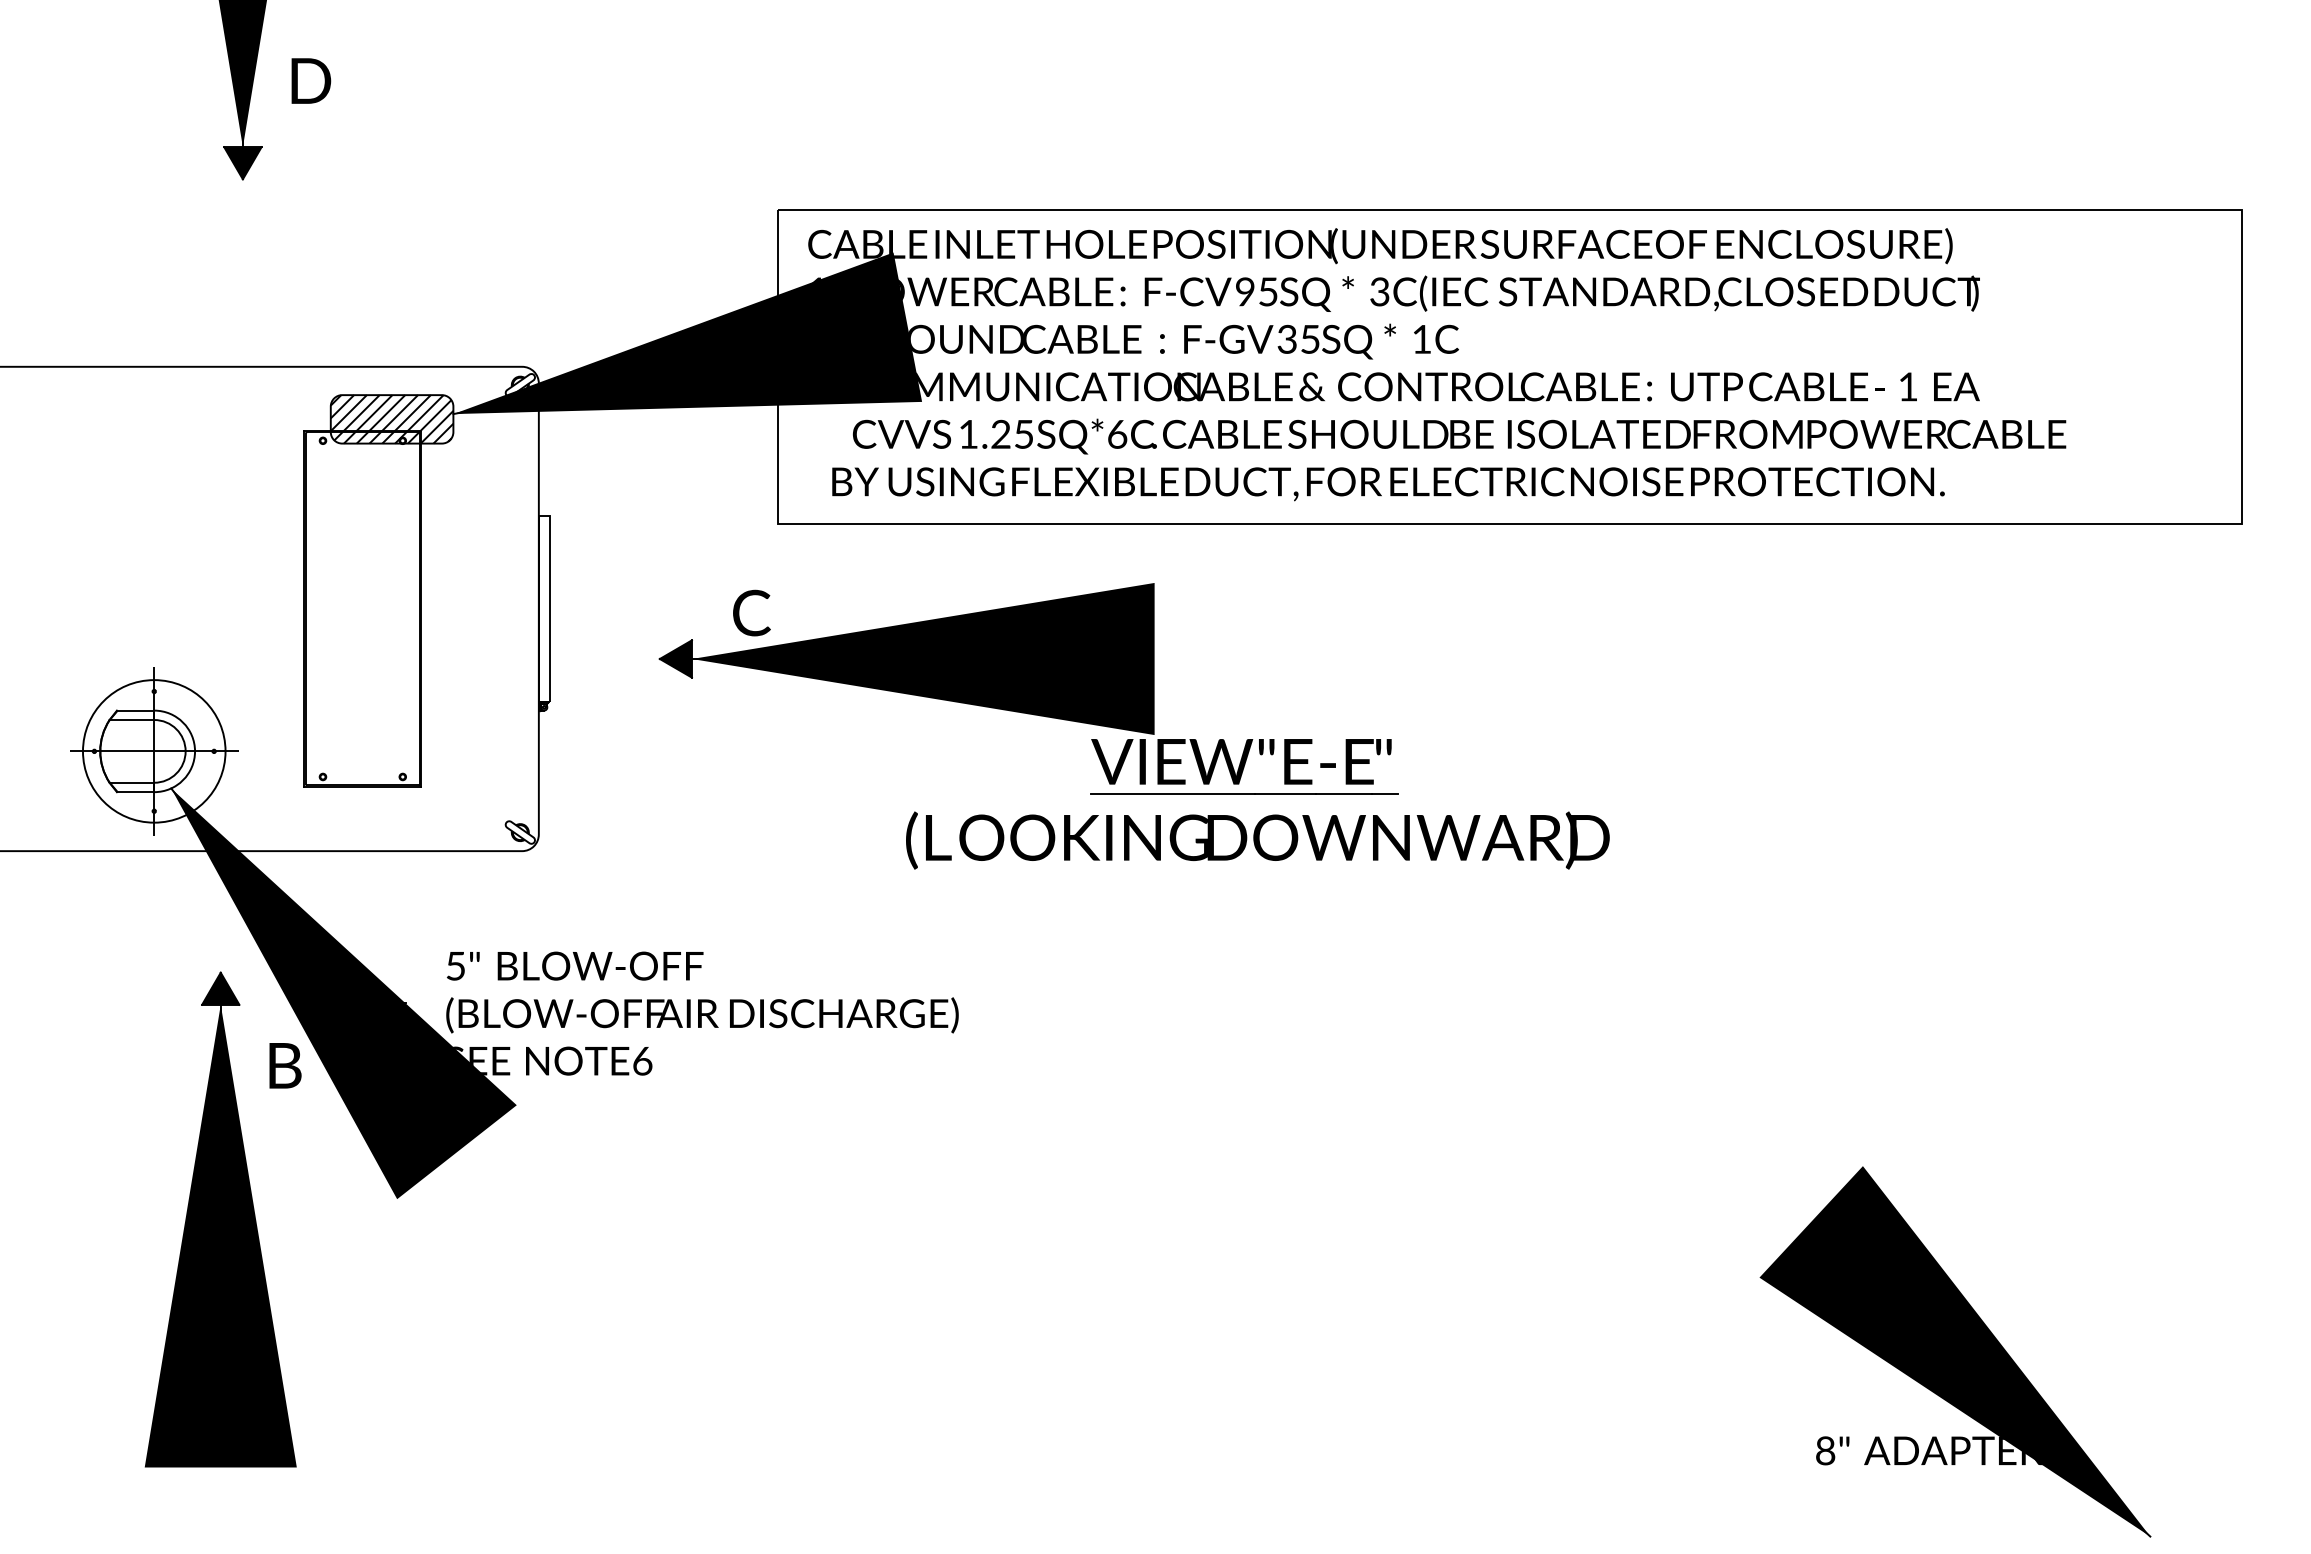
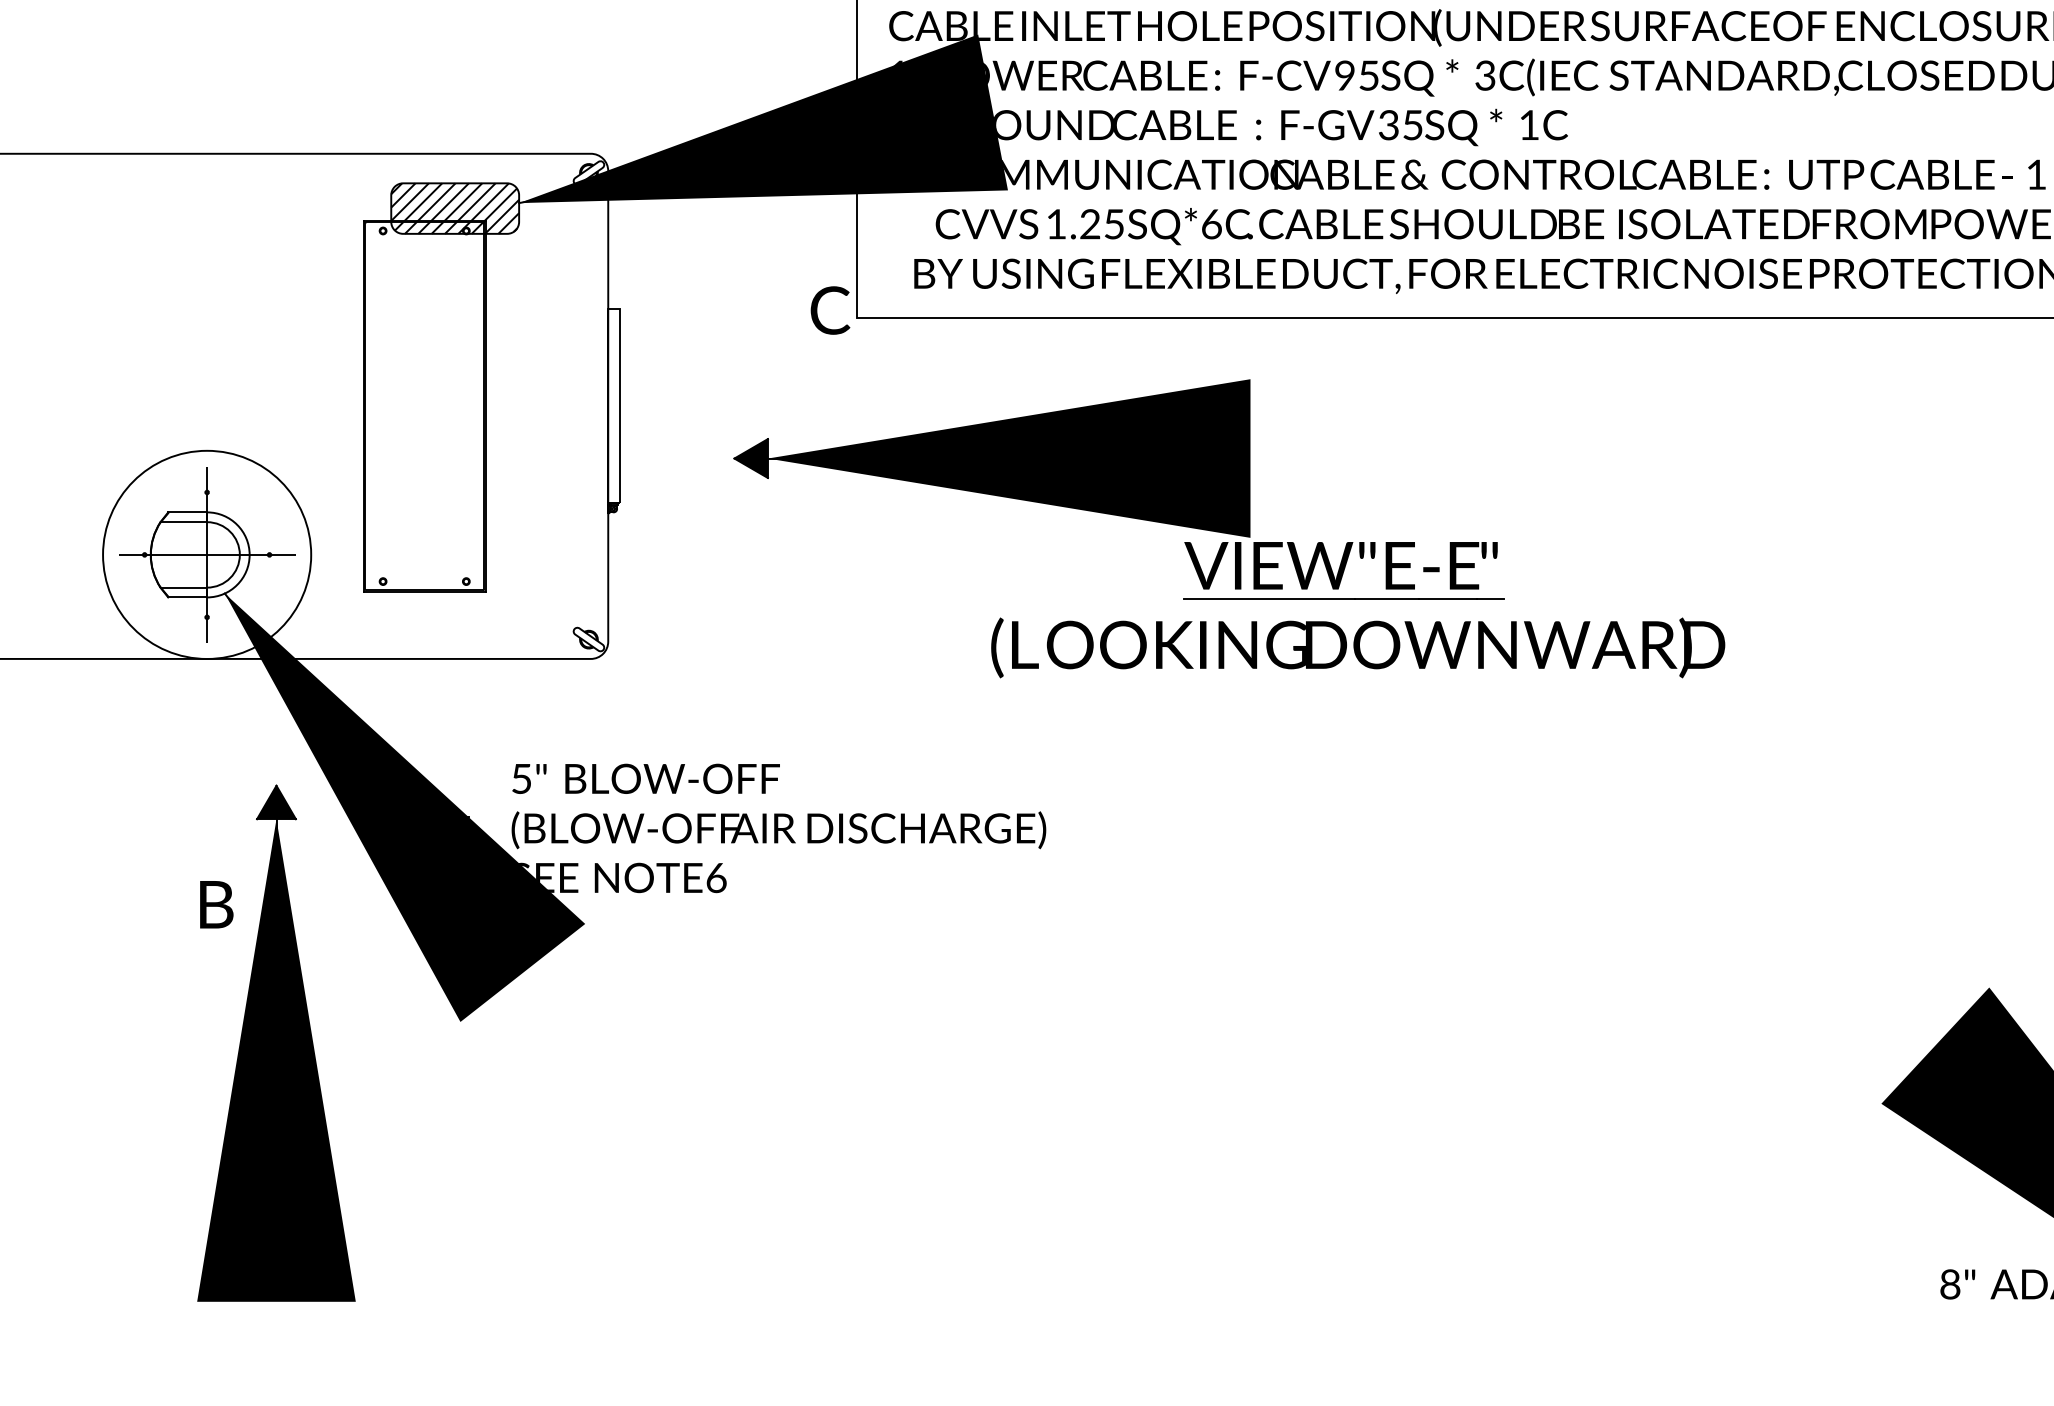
text: (751, 612) -> (830, 309), moved
circle: (153, 751) -> (206, 555), size x1.4
text: (285, 1065) -> (216, 904), moved

